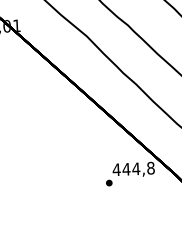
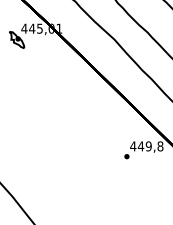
text: (135, 169) -> (148, 146), 444,8 -> 449,8

